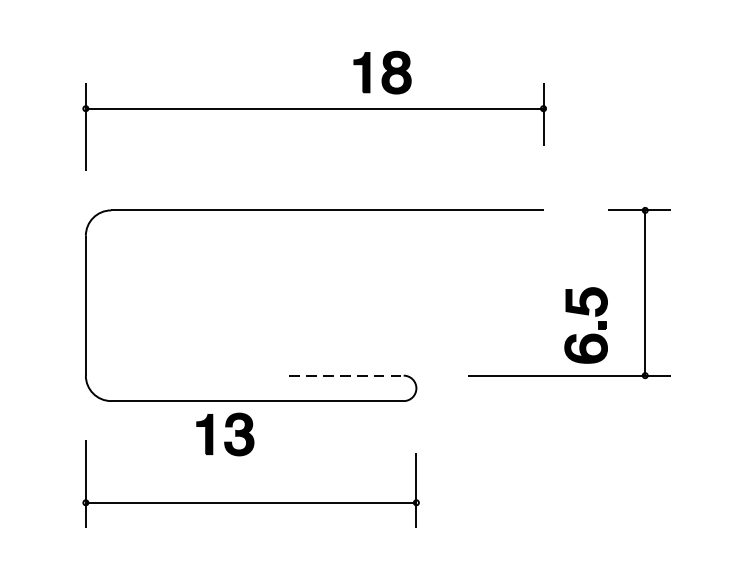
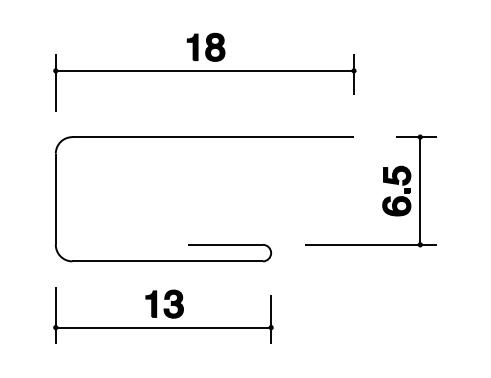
part: (381, 71) -> (205, 46), moved
part: (585, 324) -> (396, 190), moved
line: (347, 375) -> (226, 244), dashed -> solid
part: (225, 433) -> (164, 303), moved

